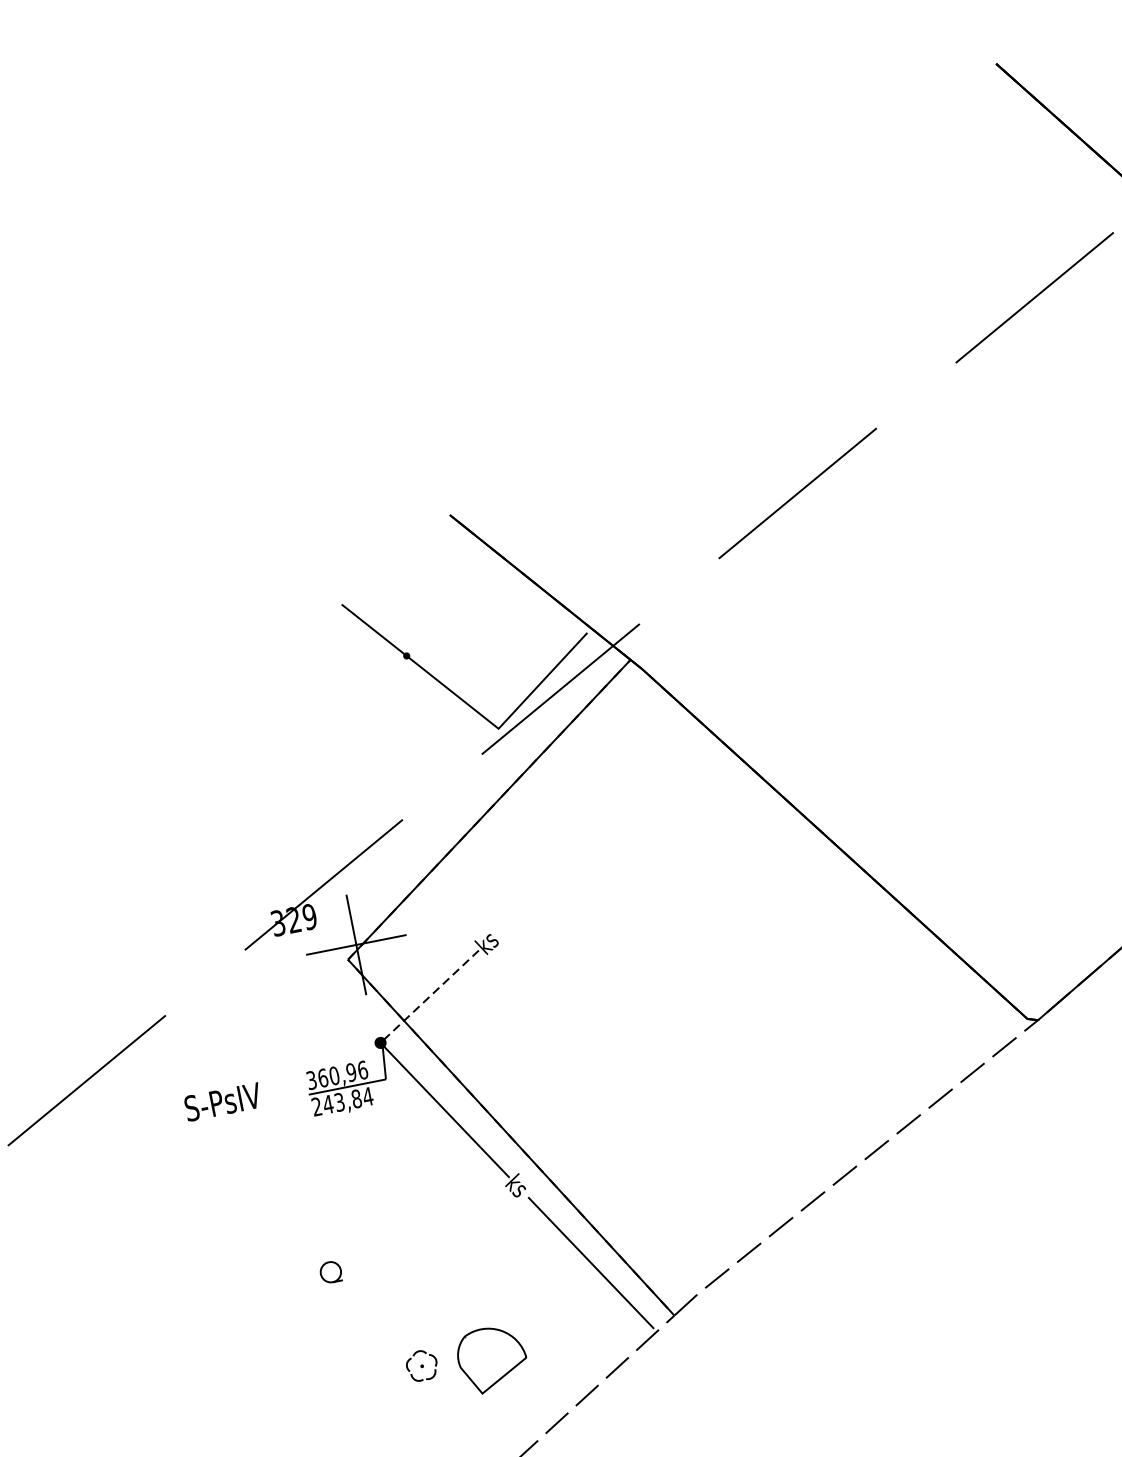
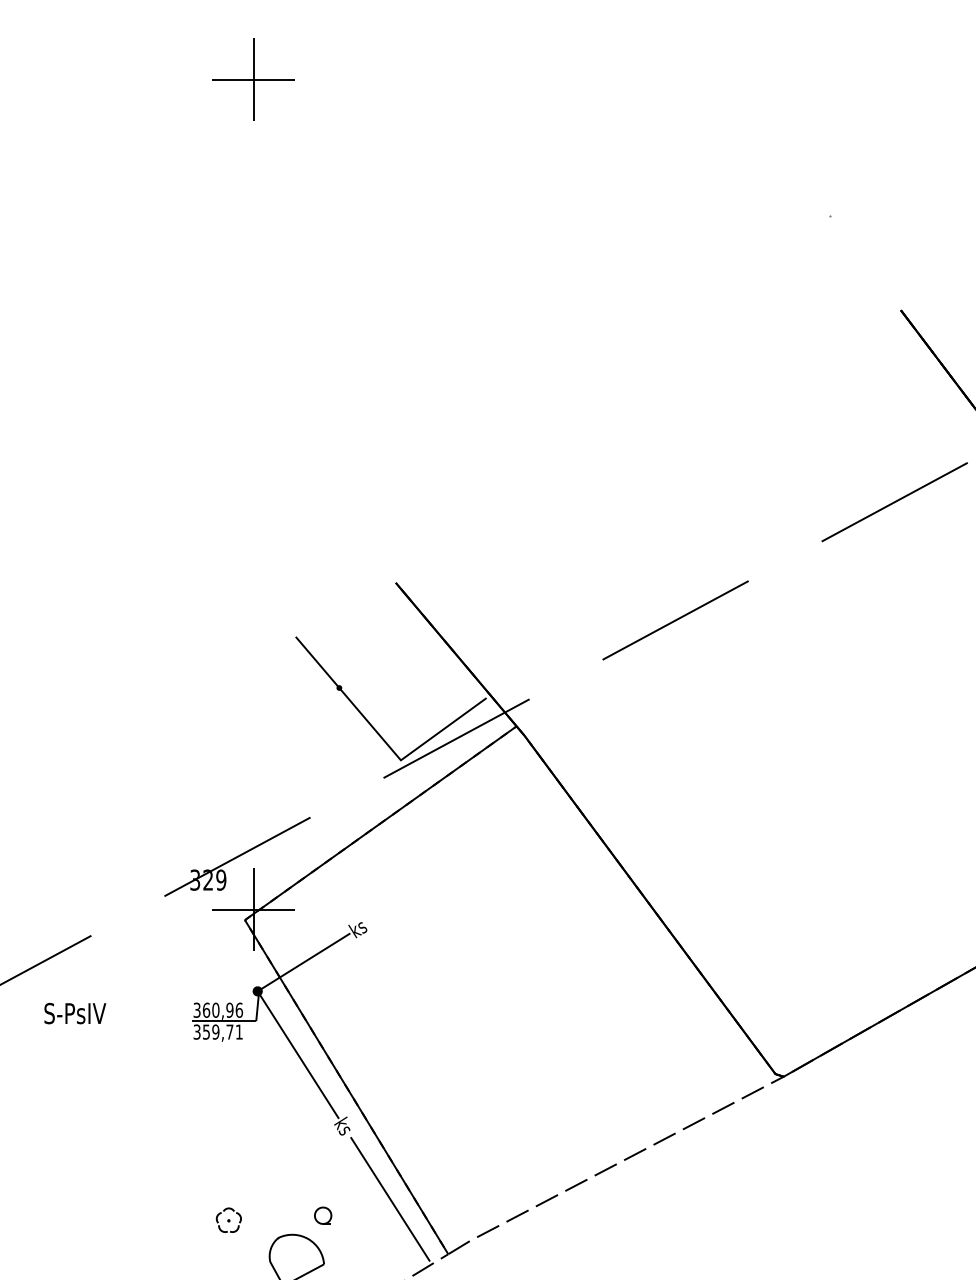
line: (430, 996) -> (304, 962), dashed -> solid
text: (342, 1100) -> (218, 1031), 243,84 -> 359,71
text: (223, 1101) -> (75, 1013), moved
part: (331, 1271) -> (323, 1215), moved
part: (421, 1364) -> (228, 1219), moved

